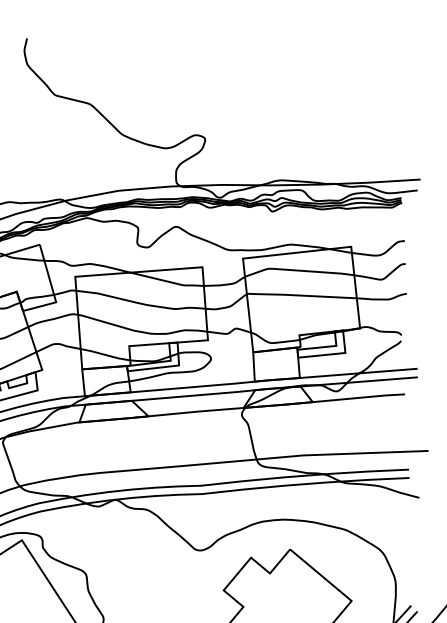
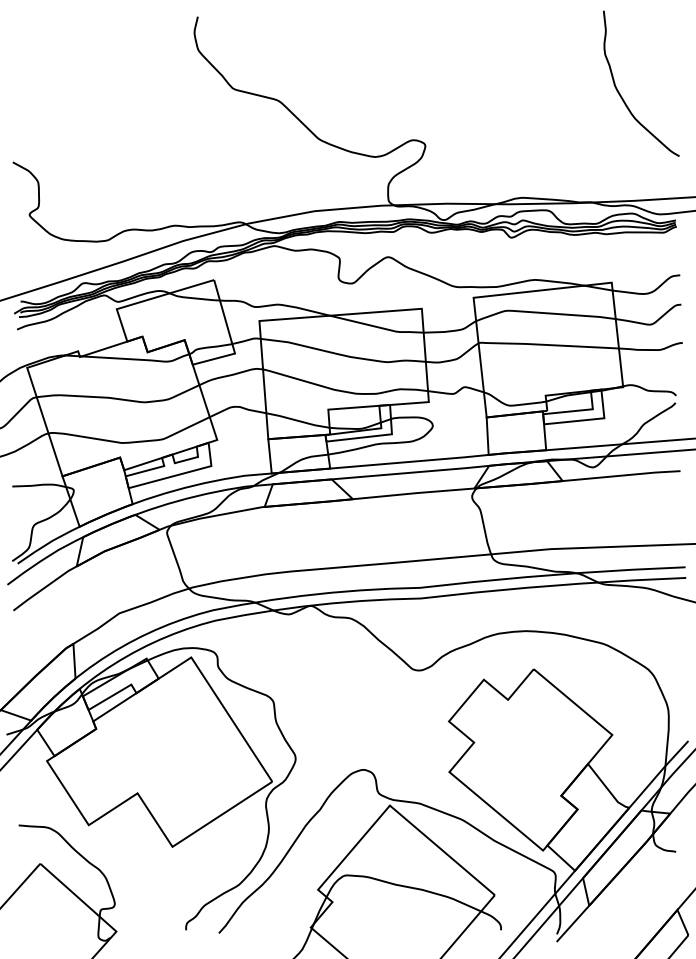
curve: (358, 98) -> (620, 93), added

